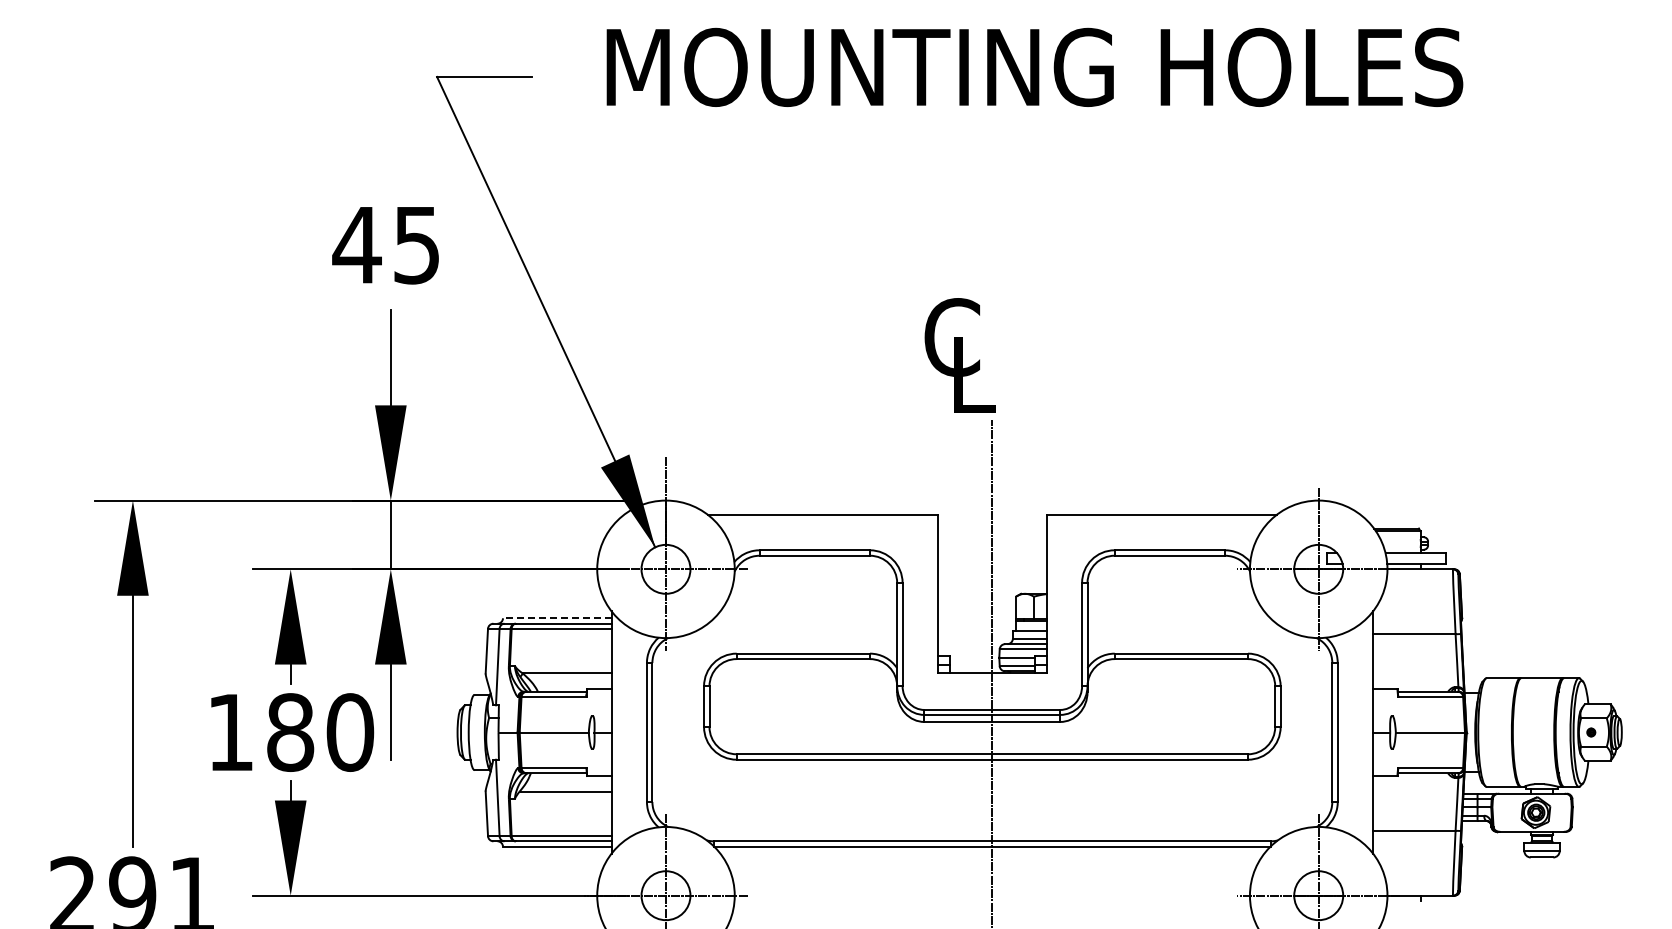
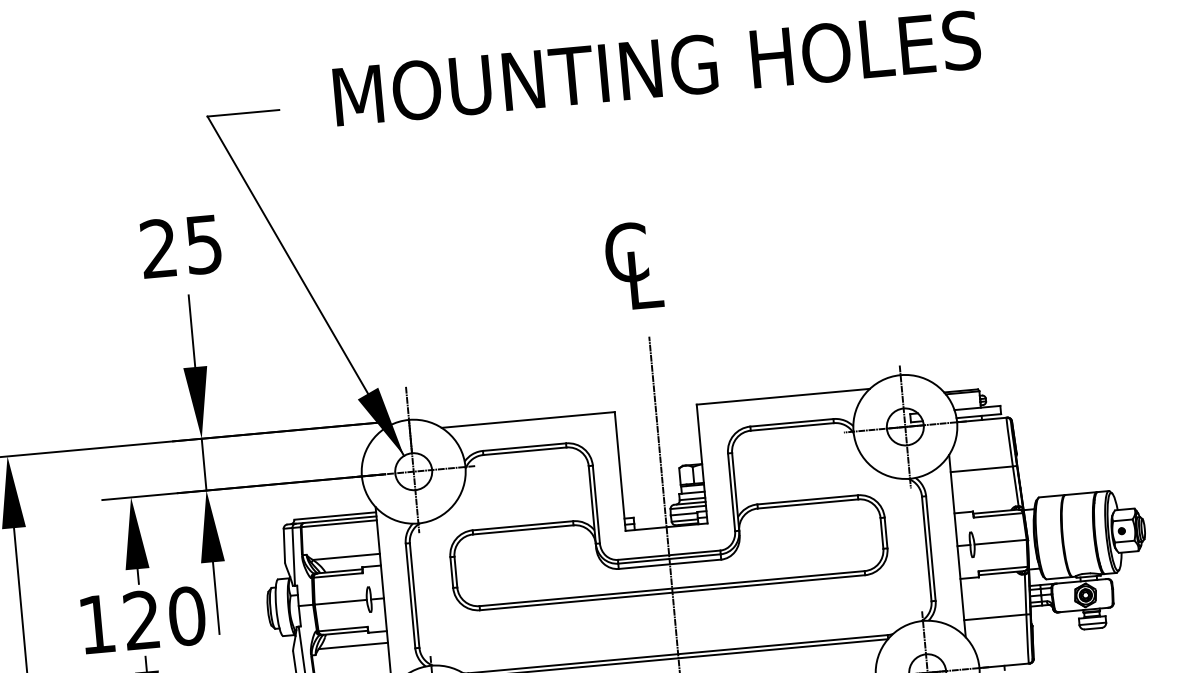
text: (356, 244) -> (158, 248), 45 -> 25
text: (959, 355) -> (633, 265), moved
line: (556, 618) -> (334, 516), dashed -> solid
text: (290, 732) -> (142, 620), 180 -> 120

